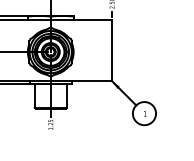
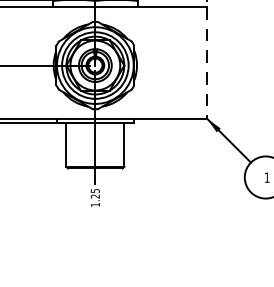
line: (112, 50) -> (207, 62), solid -> dashed

